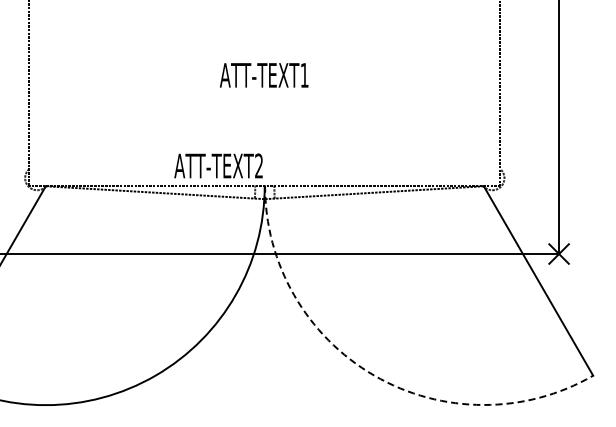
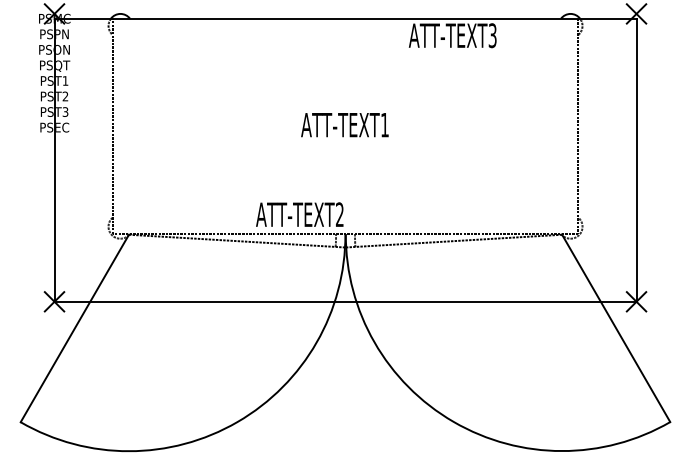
arc: (373, 375) -> (453, 421), dashed -> solid

